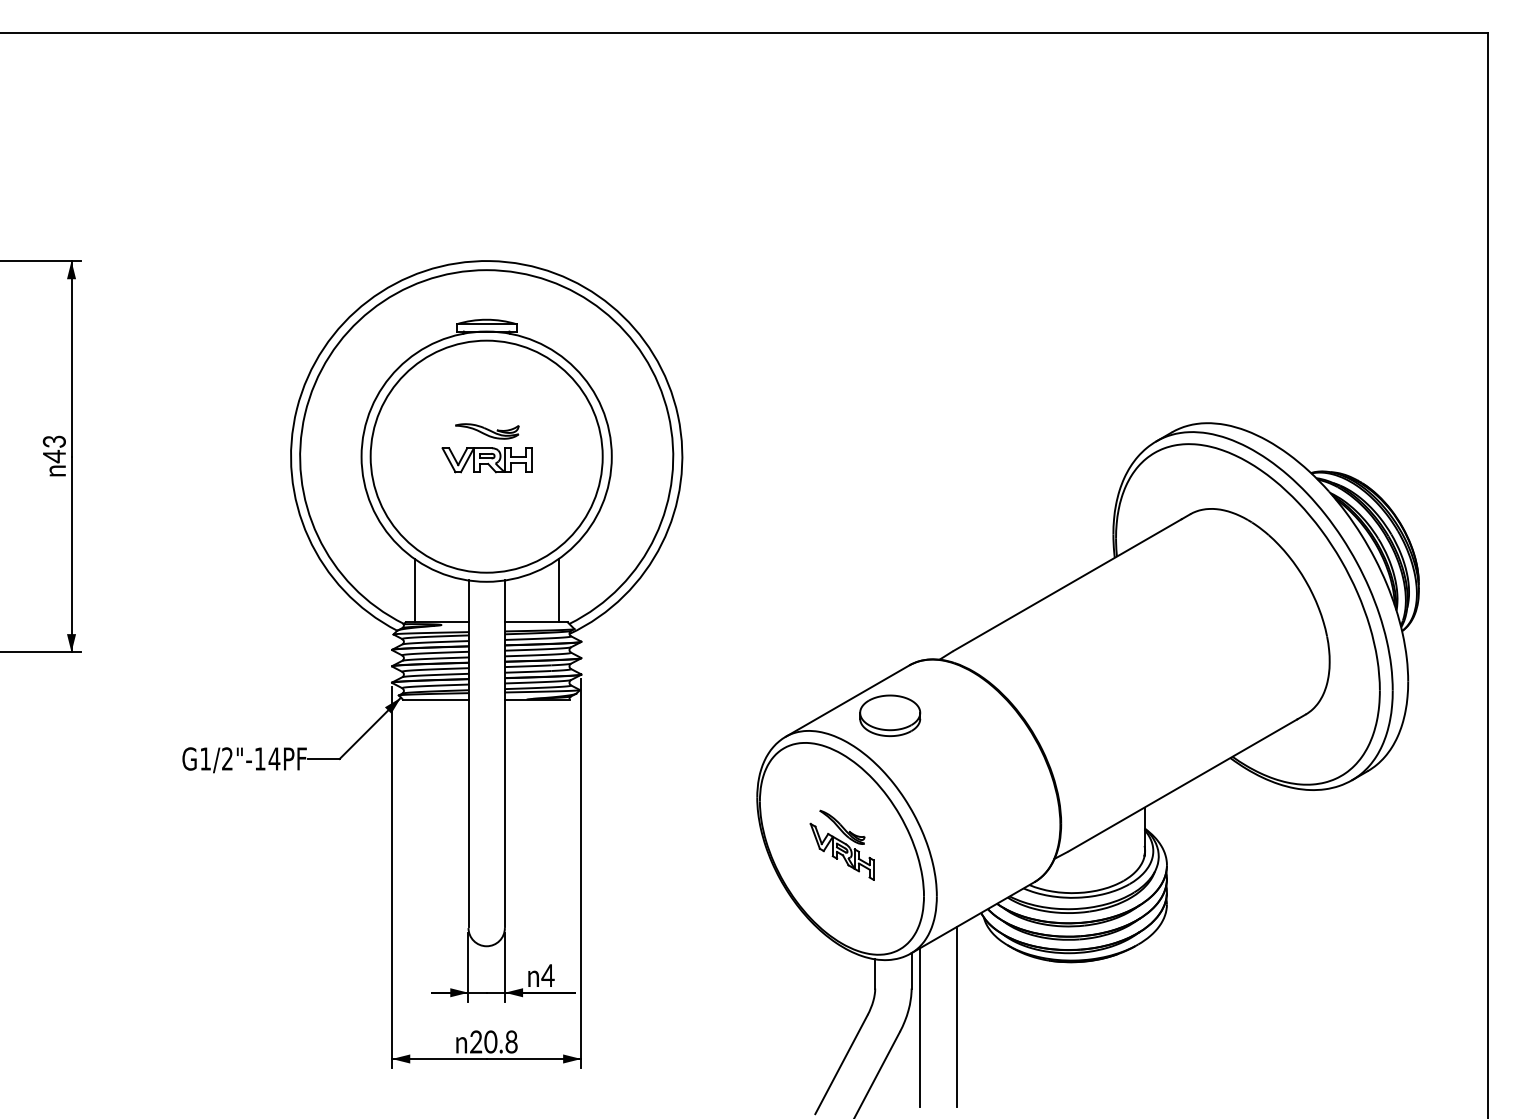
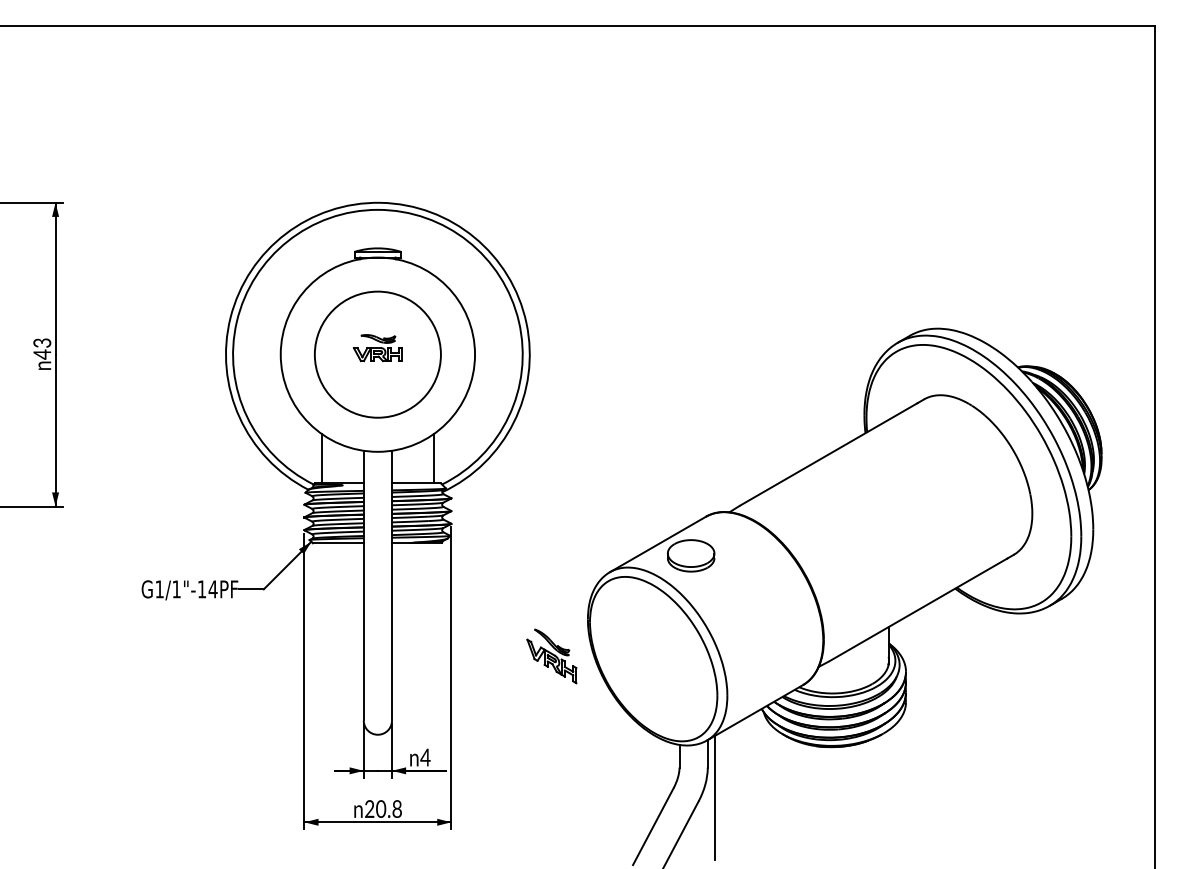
part: (486, 447) -> (377, 347), size x0.7
circle: (486, 456) -> (377, 354), size x0.7
text: (227, 759) -> (176, 589), G1/2"-14PF -> G1/1"-14PF
part: (841, 845) -> (551, 656), moved
line: (956, 1016) -> (742, 789), removed

